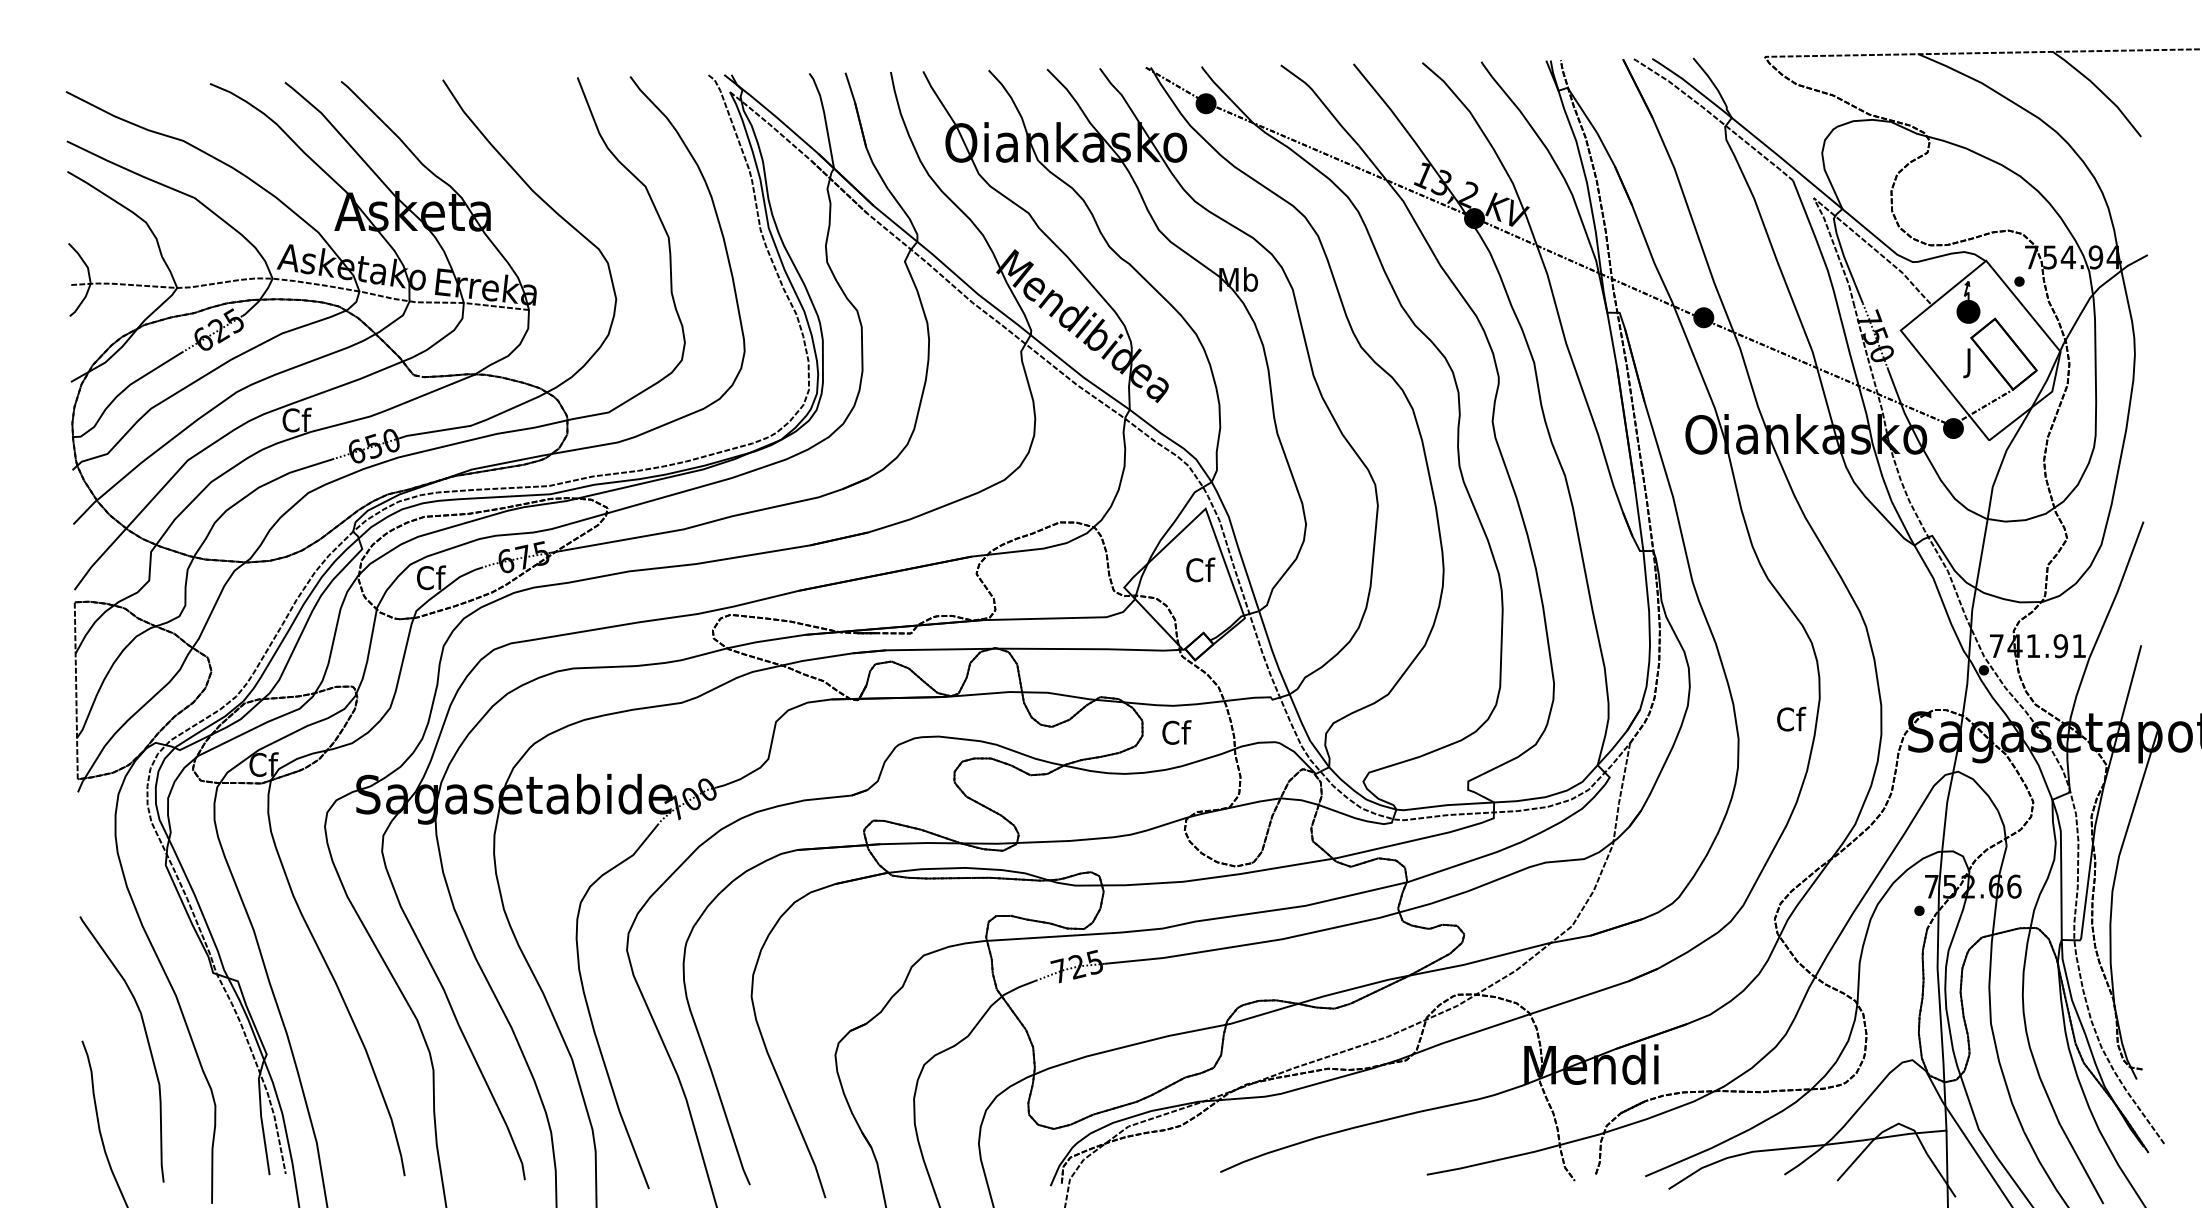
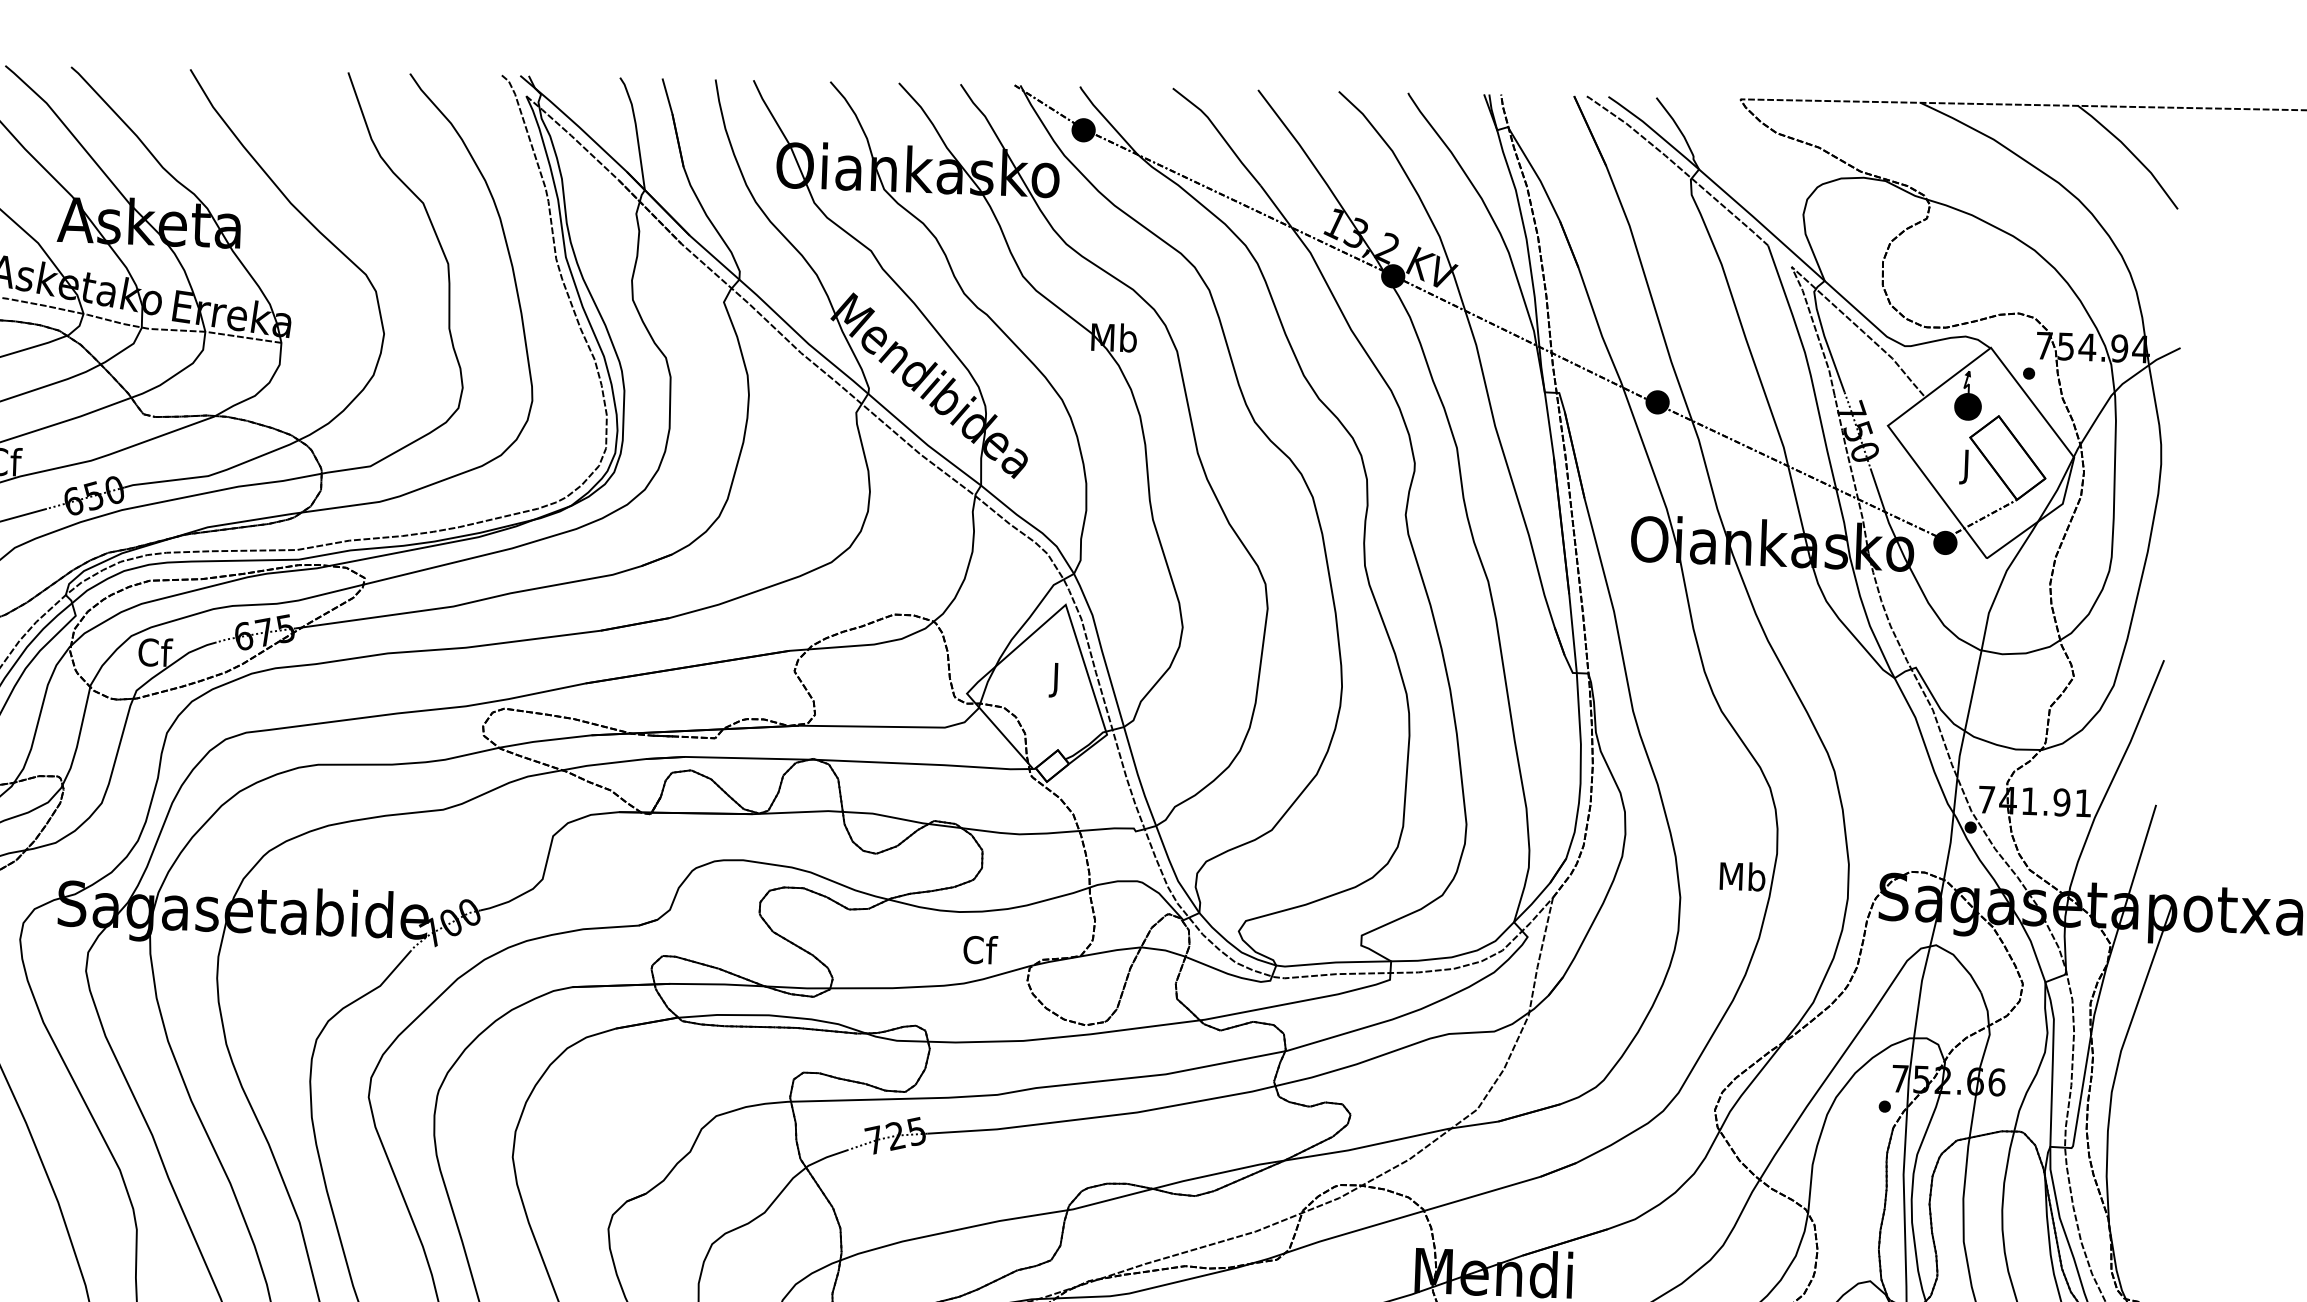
text: (1200, 572) -> (1056, 679), Cf -> J
text: (1790, 718) -> (1741, 875), Cf -> Mb
text: (1176, 732) -> (980, 949), moved

